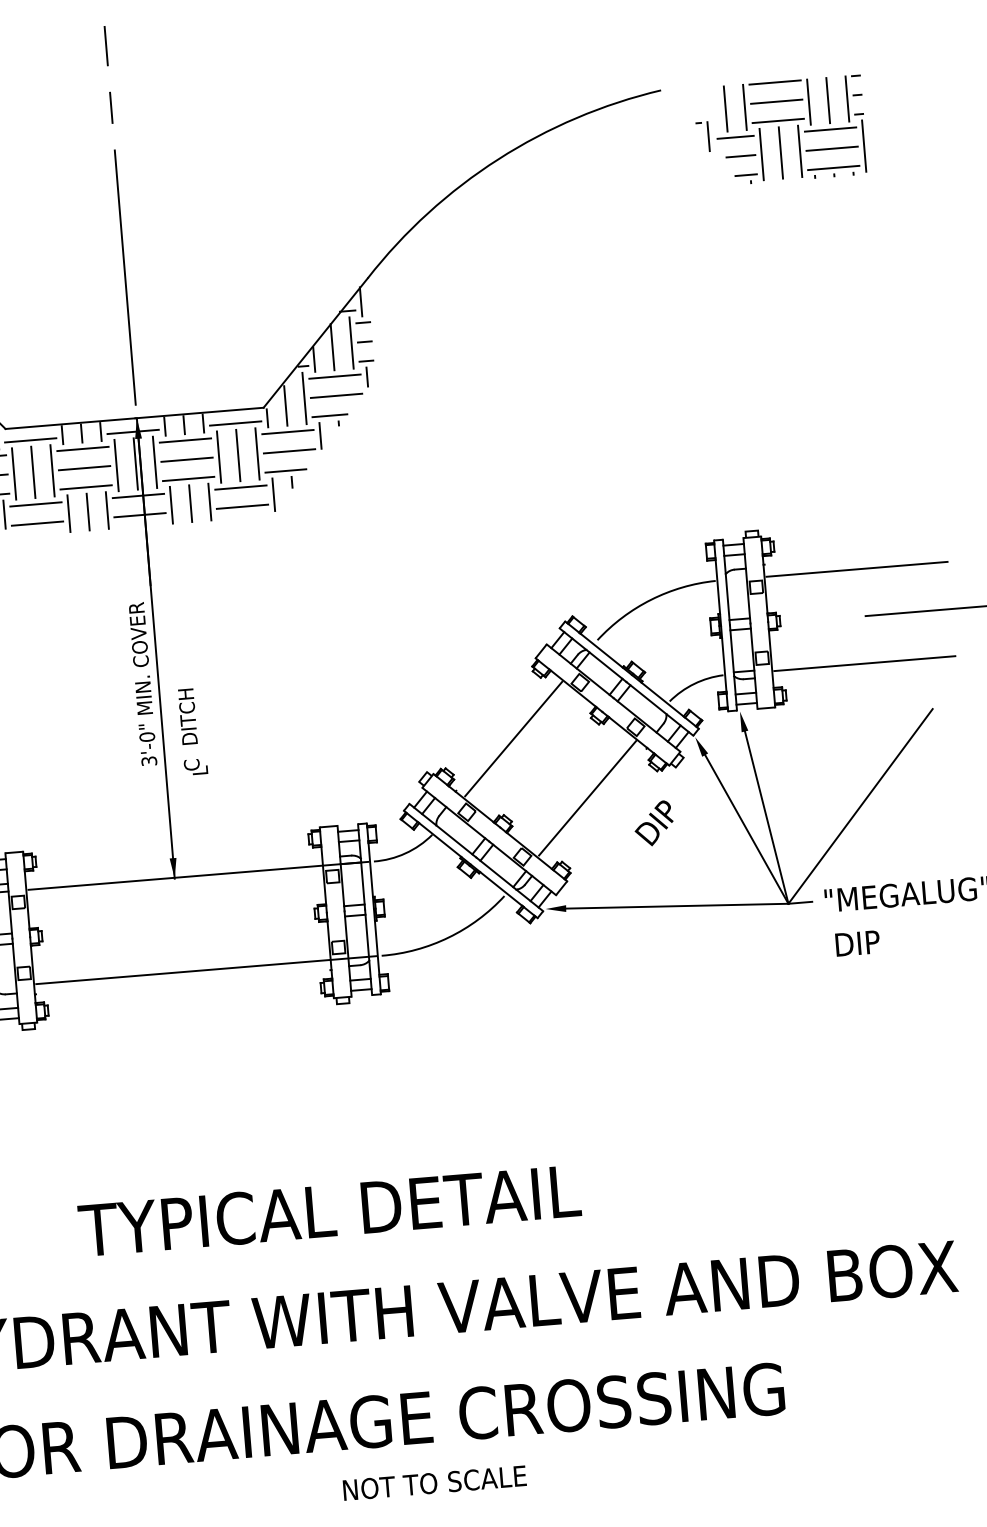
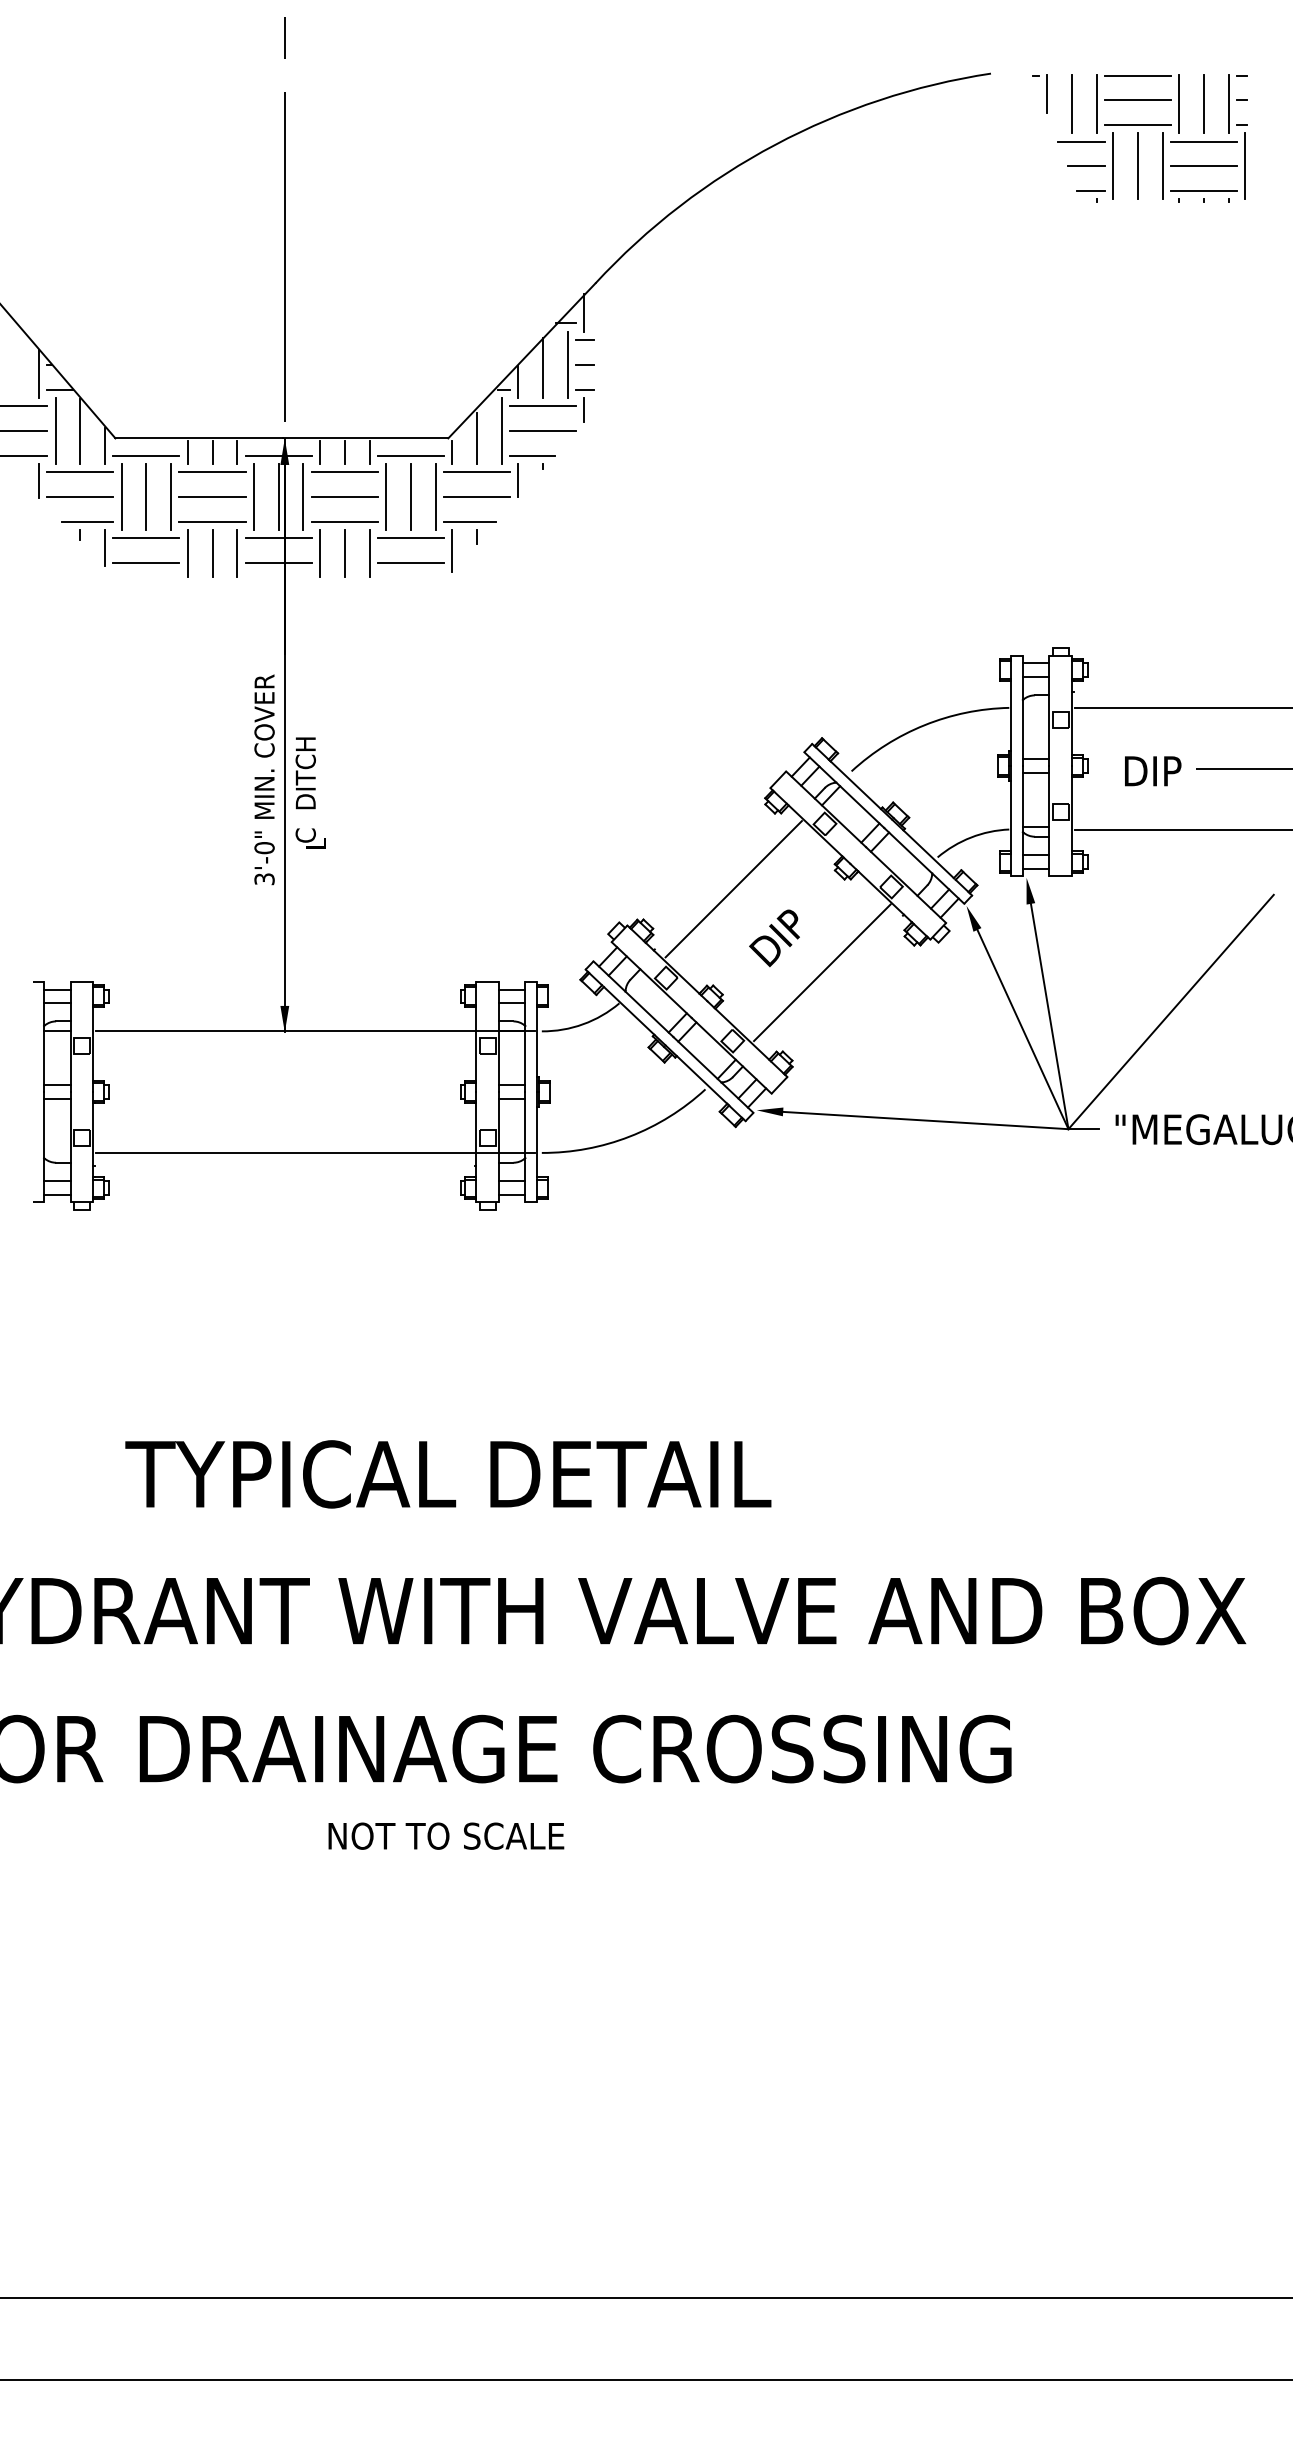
part: (708, 136) -> (1046, 93), moved
text: (192, 731) -> (310, 792), moved
text: (653, 823) -> (774, 938), moved
text: (858, 943) -> (1153, 771), moved
text: (434, 1482) -> (446, 1835), moved

